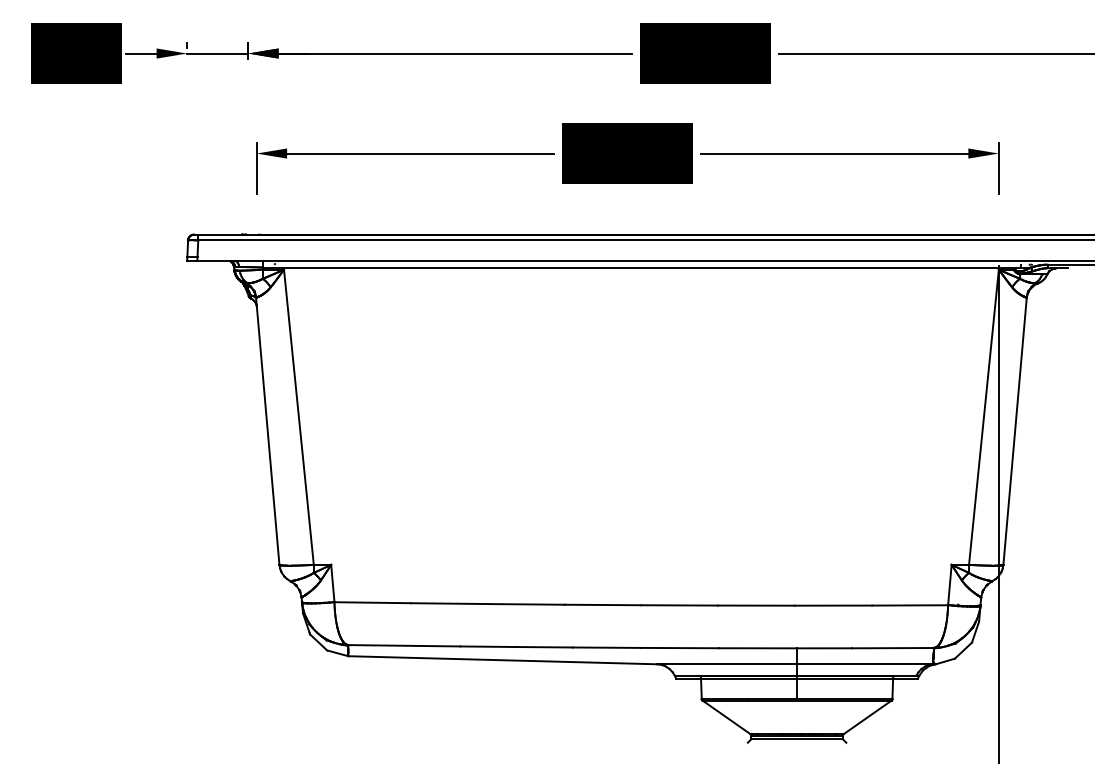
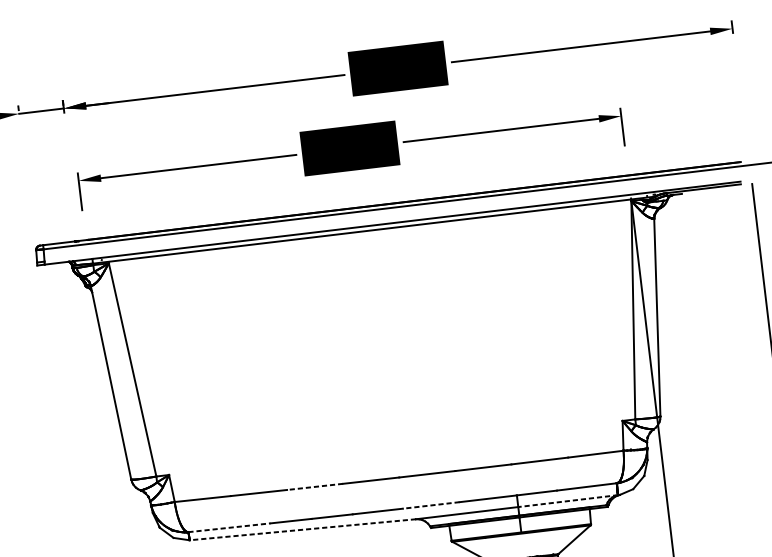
line: (525, 604) -> (314, 487), solid -> dashed
line: (404, 645) -> (229, 527), solid -> dashed
line: (679, 648) -> (430, 505), solid -> dashed
line: (502, 660) -> (302, 529), solid -> dashed
line: (864, 664) -> (567, 501), solid -> dashed

